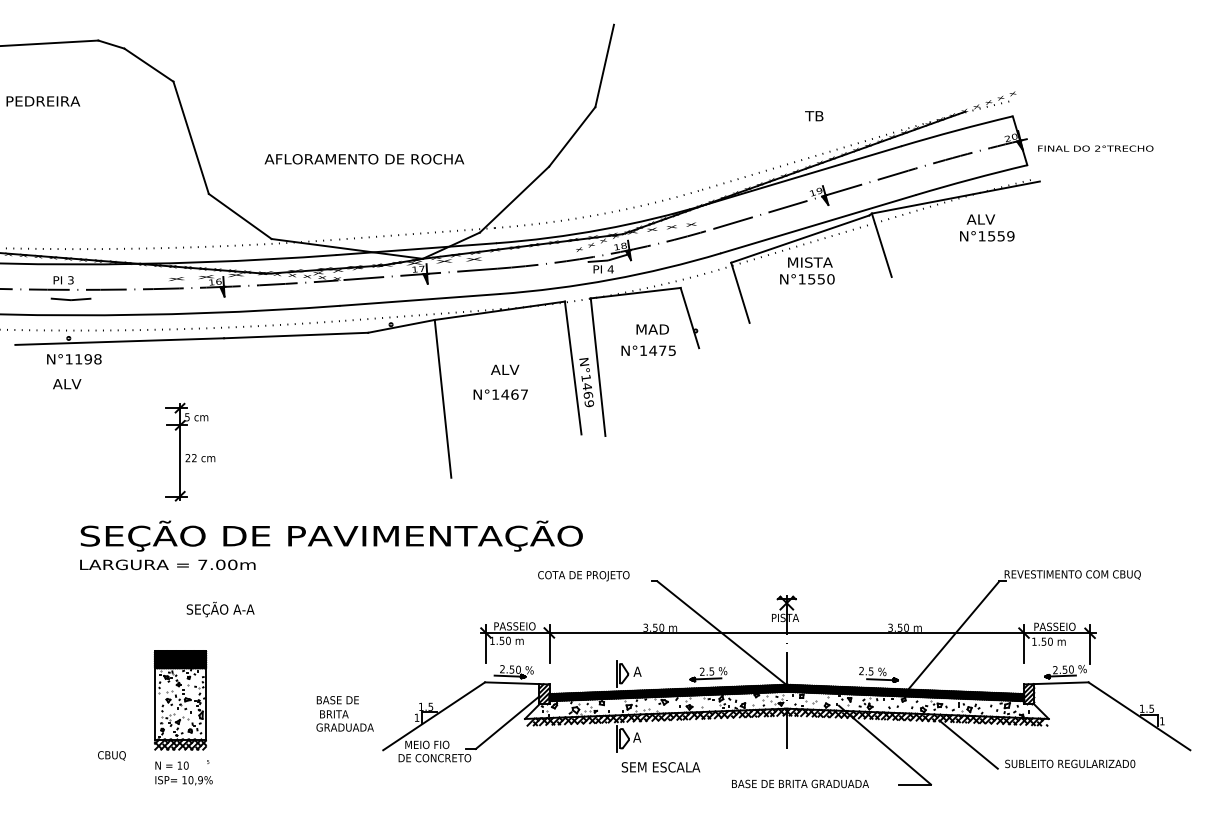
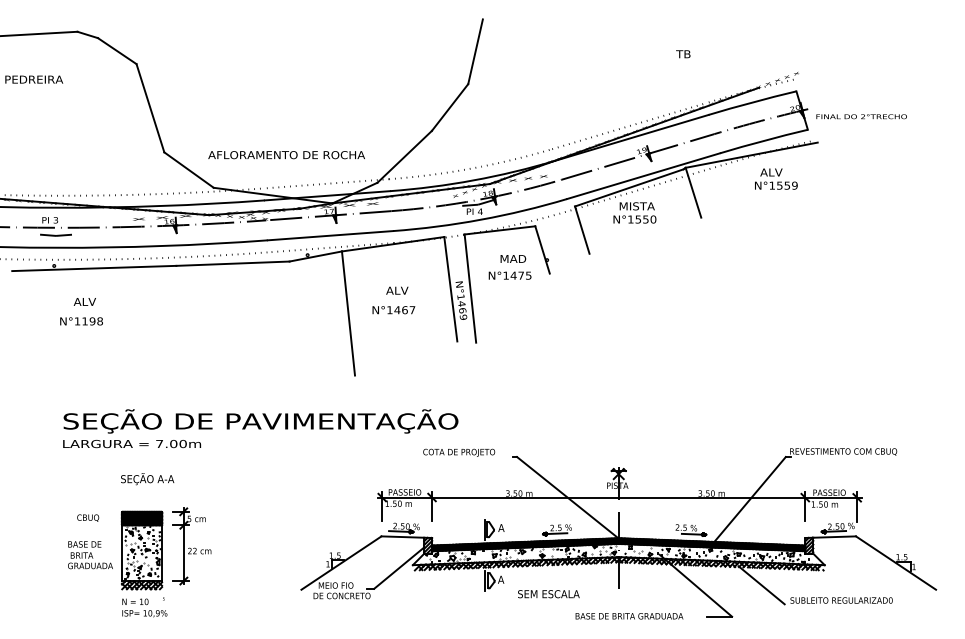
text: (814, 116) -> (683, 54), moved
text: (364, 159) -> (286, 155), moved
text: (74, 359) -> (81, 321), moved
text: (66, 383) -> (84, 301), moved
part: (189, 452) -> (191, 546), moved
text: (220, 610) -> (147, 479), moved
text: (345, 714) -> (90, 555), moved
text: (112, 755) -> (88, 517), moved
text: (660, 767) -> (548, 594), moved

